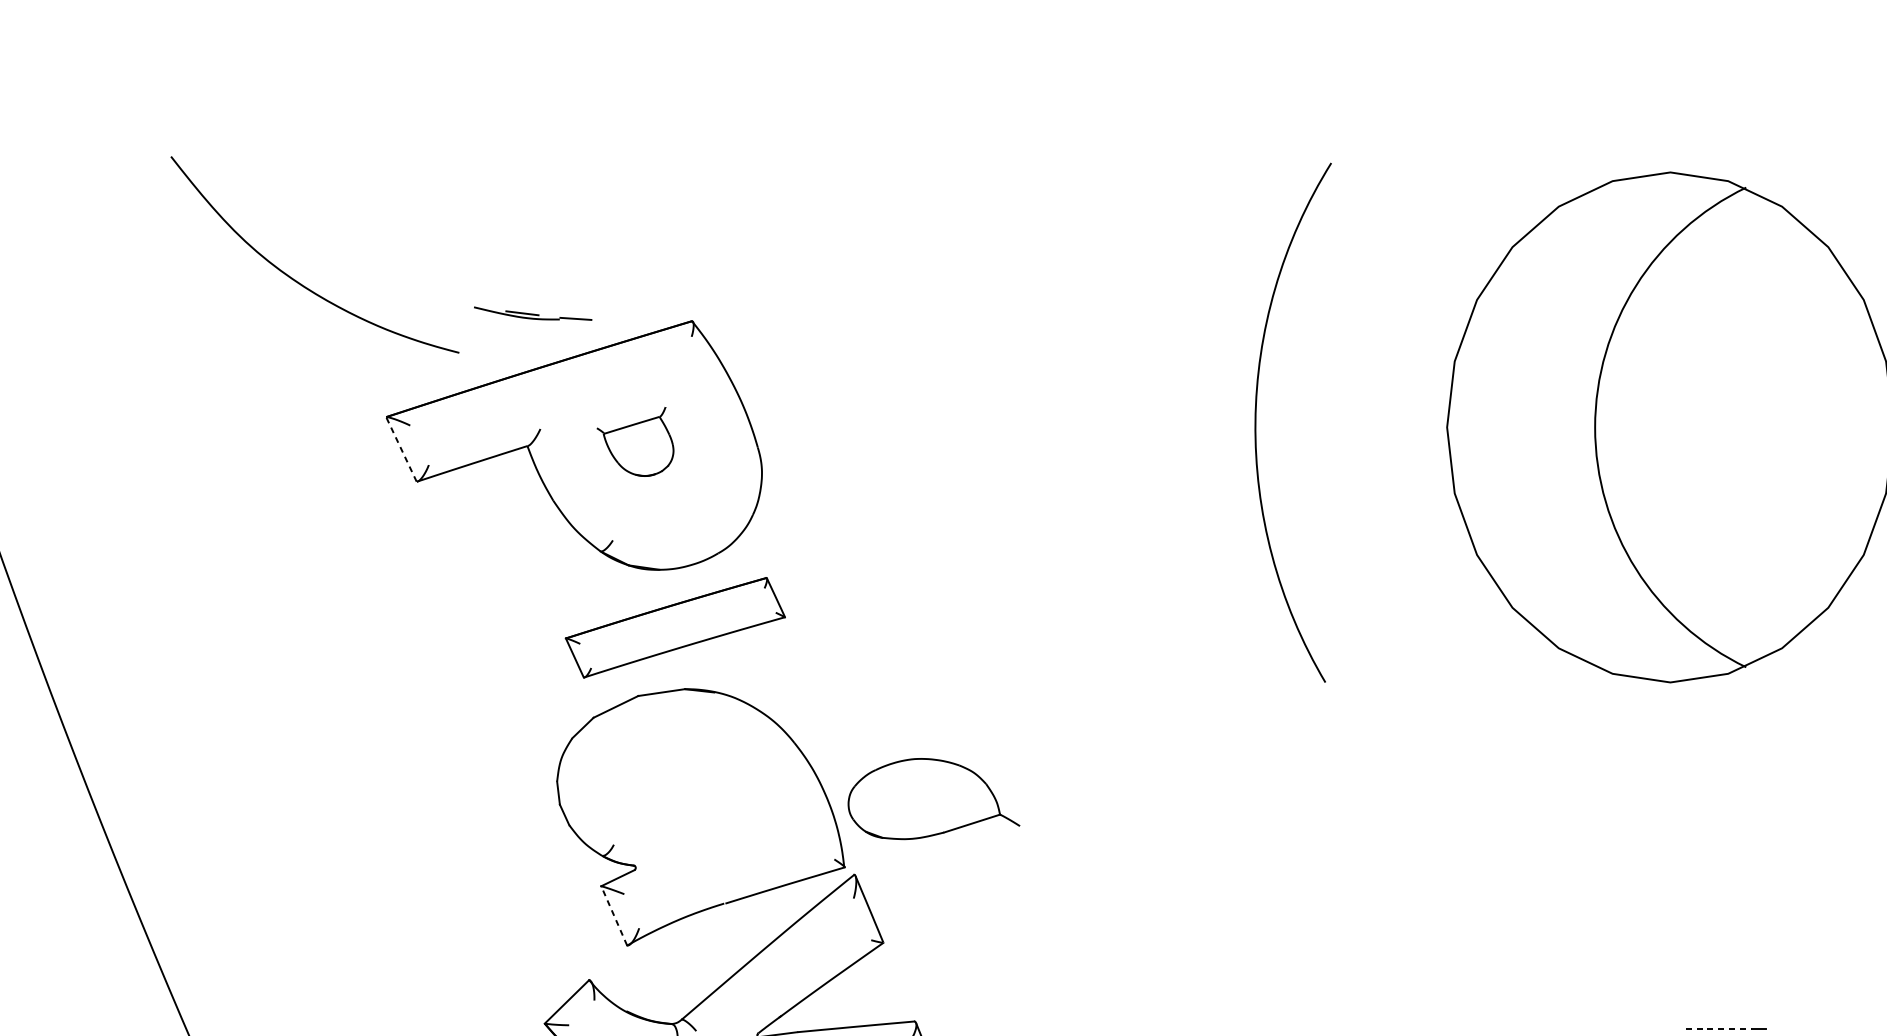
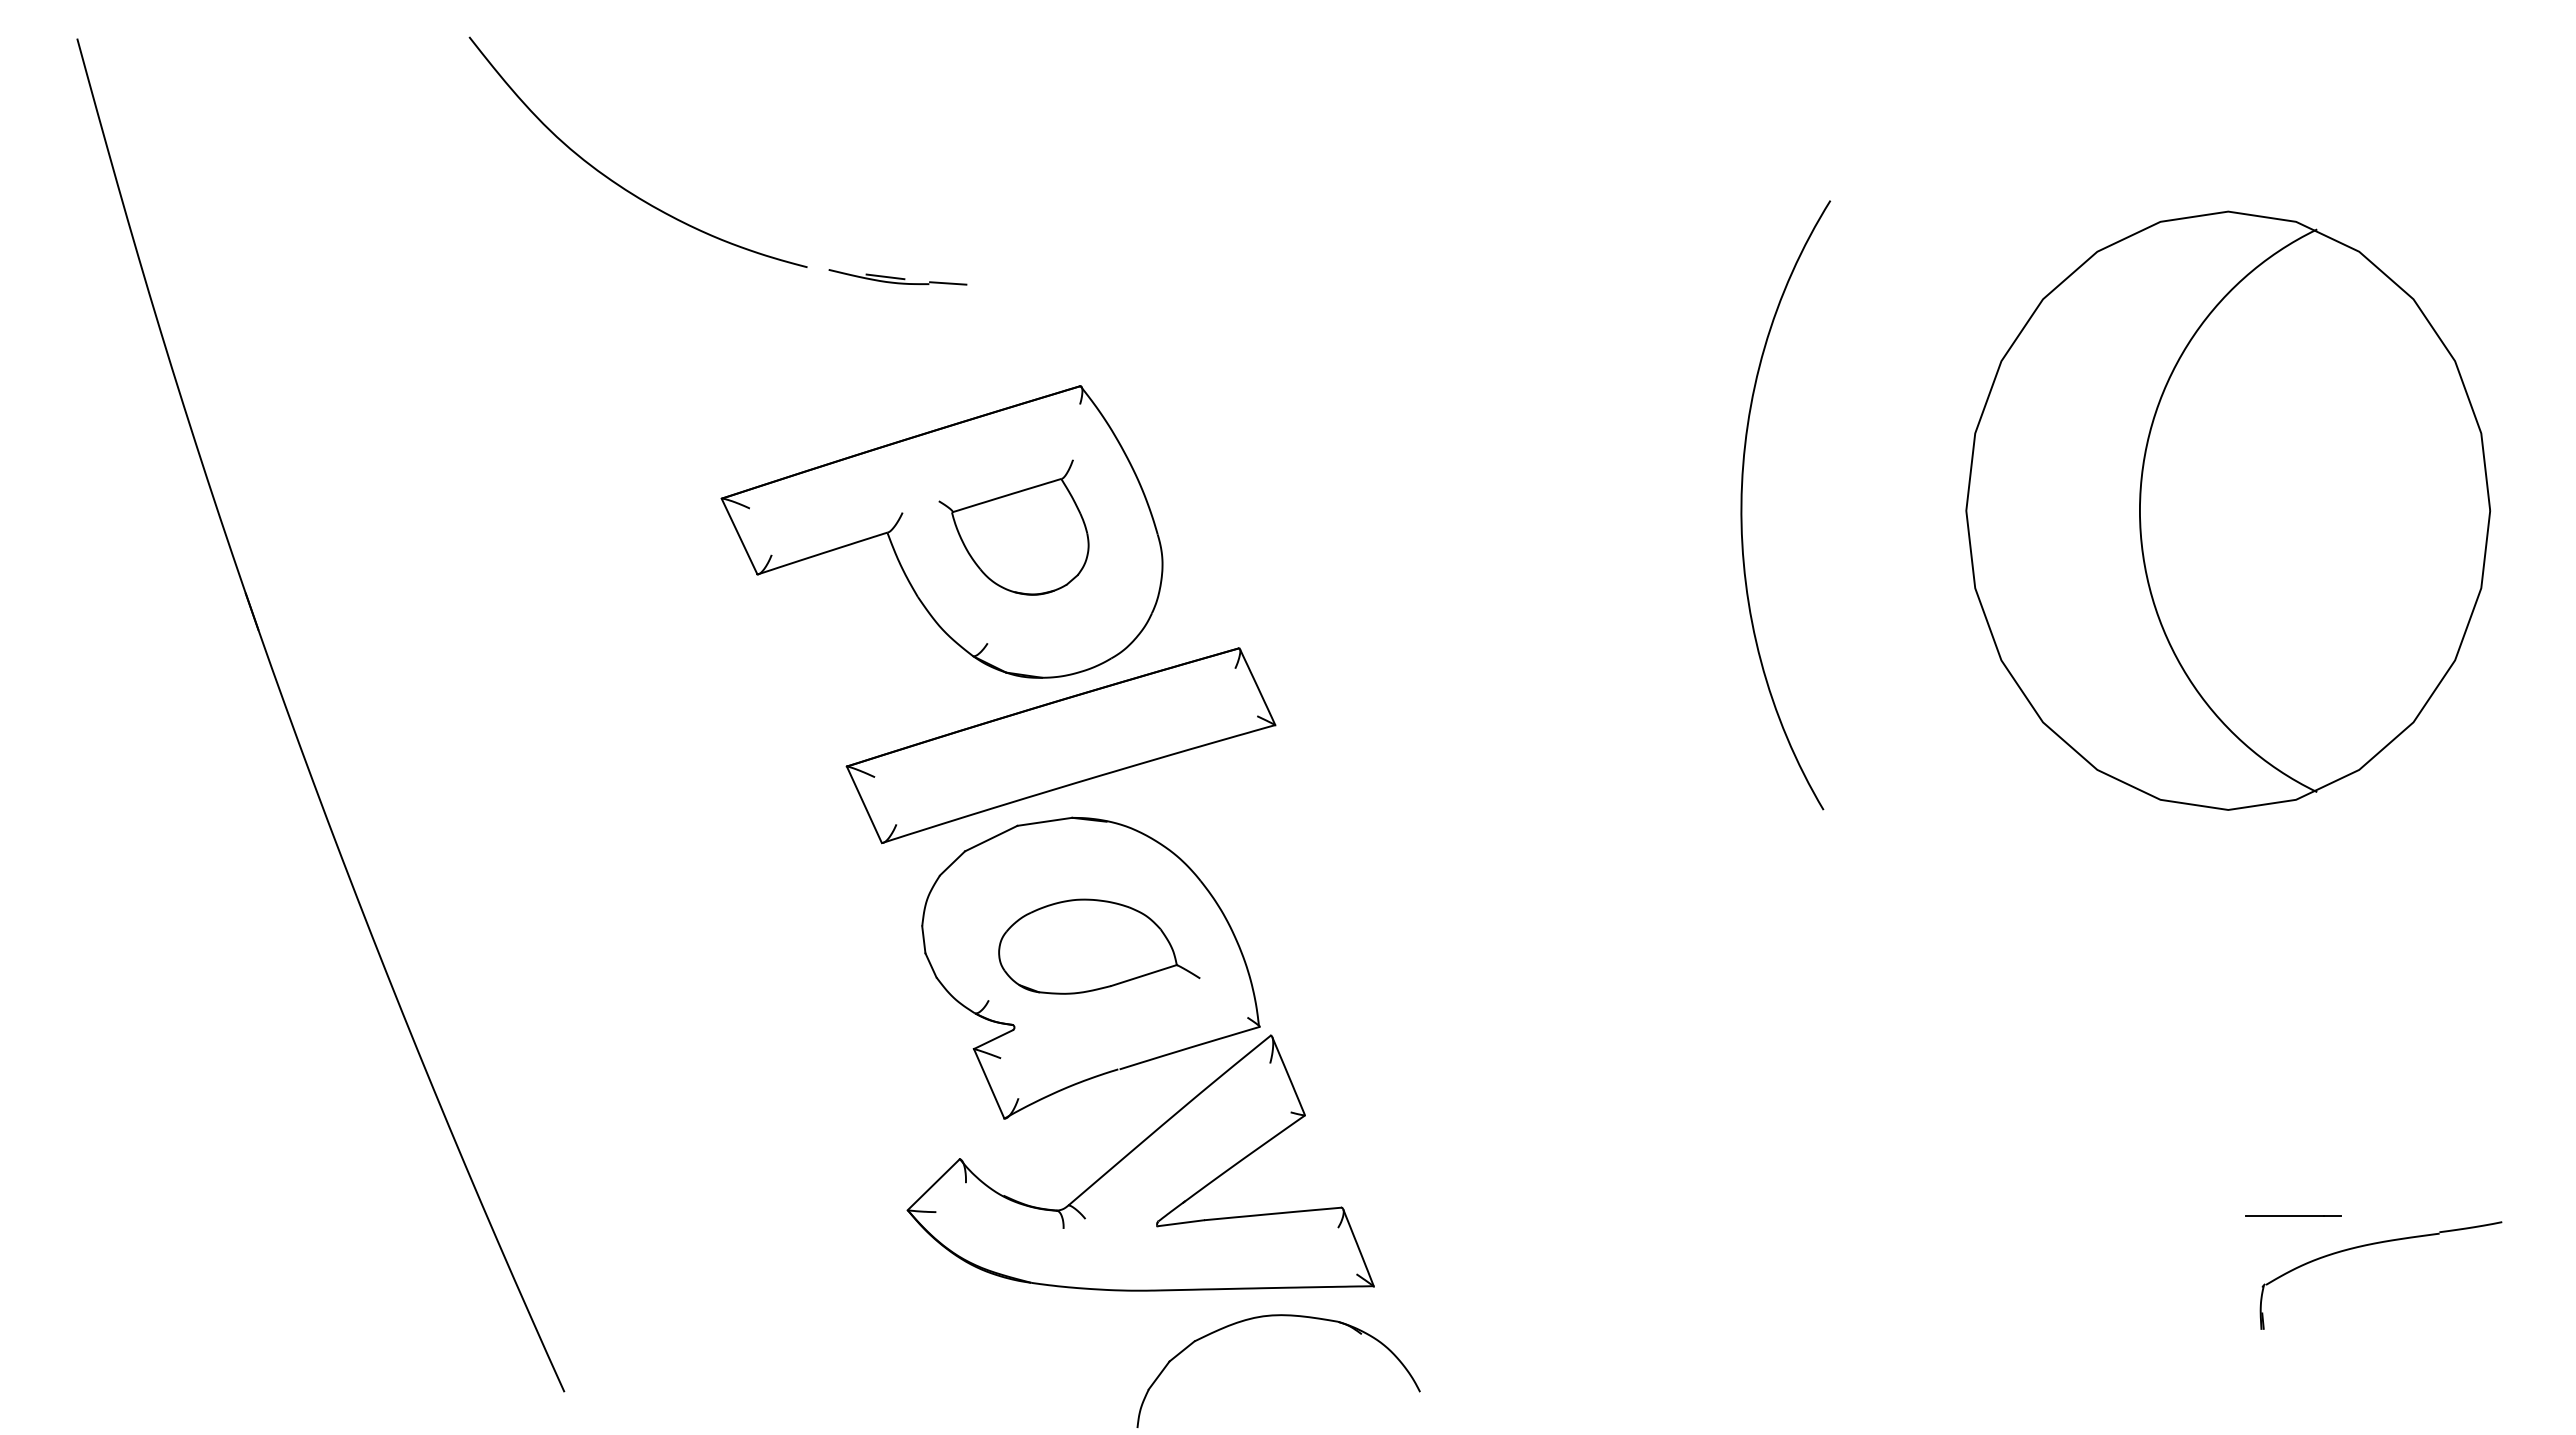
curve: (296, 280) -> (616, 182), moved
part: (532, 313) -> (897, 277), moved
part: (634, 441) -> (1013, 527), size x1.67
line: (401, 449) -> (739, 536), dashed -> solid
part: (675, 627) -> (1060, 745), size x1.67
part: (934, 798) -> (1099, 946), moved
line: (614, 915) -> (989, 1083), dashed -> solid
line: (1719, 1028) -> (2285, 1216), dashed -> solid

